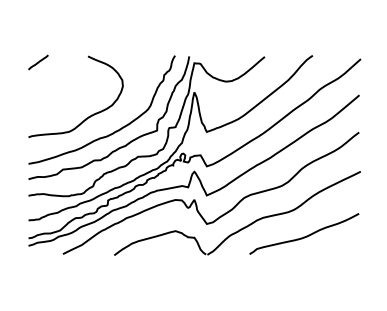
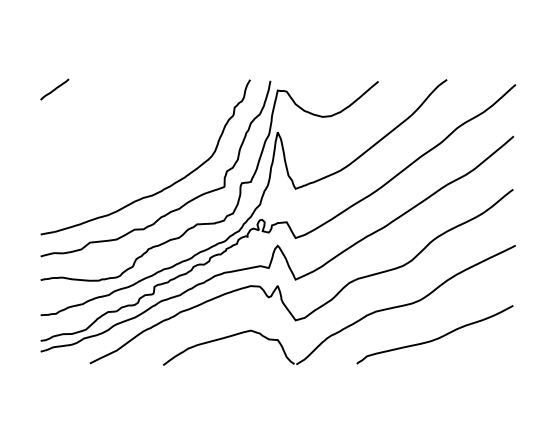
curve: (86, 117) -> (123, 168), removed

